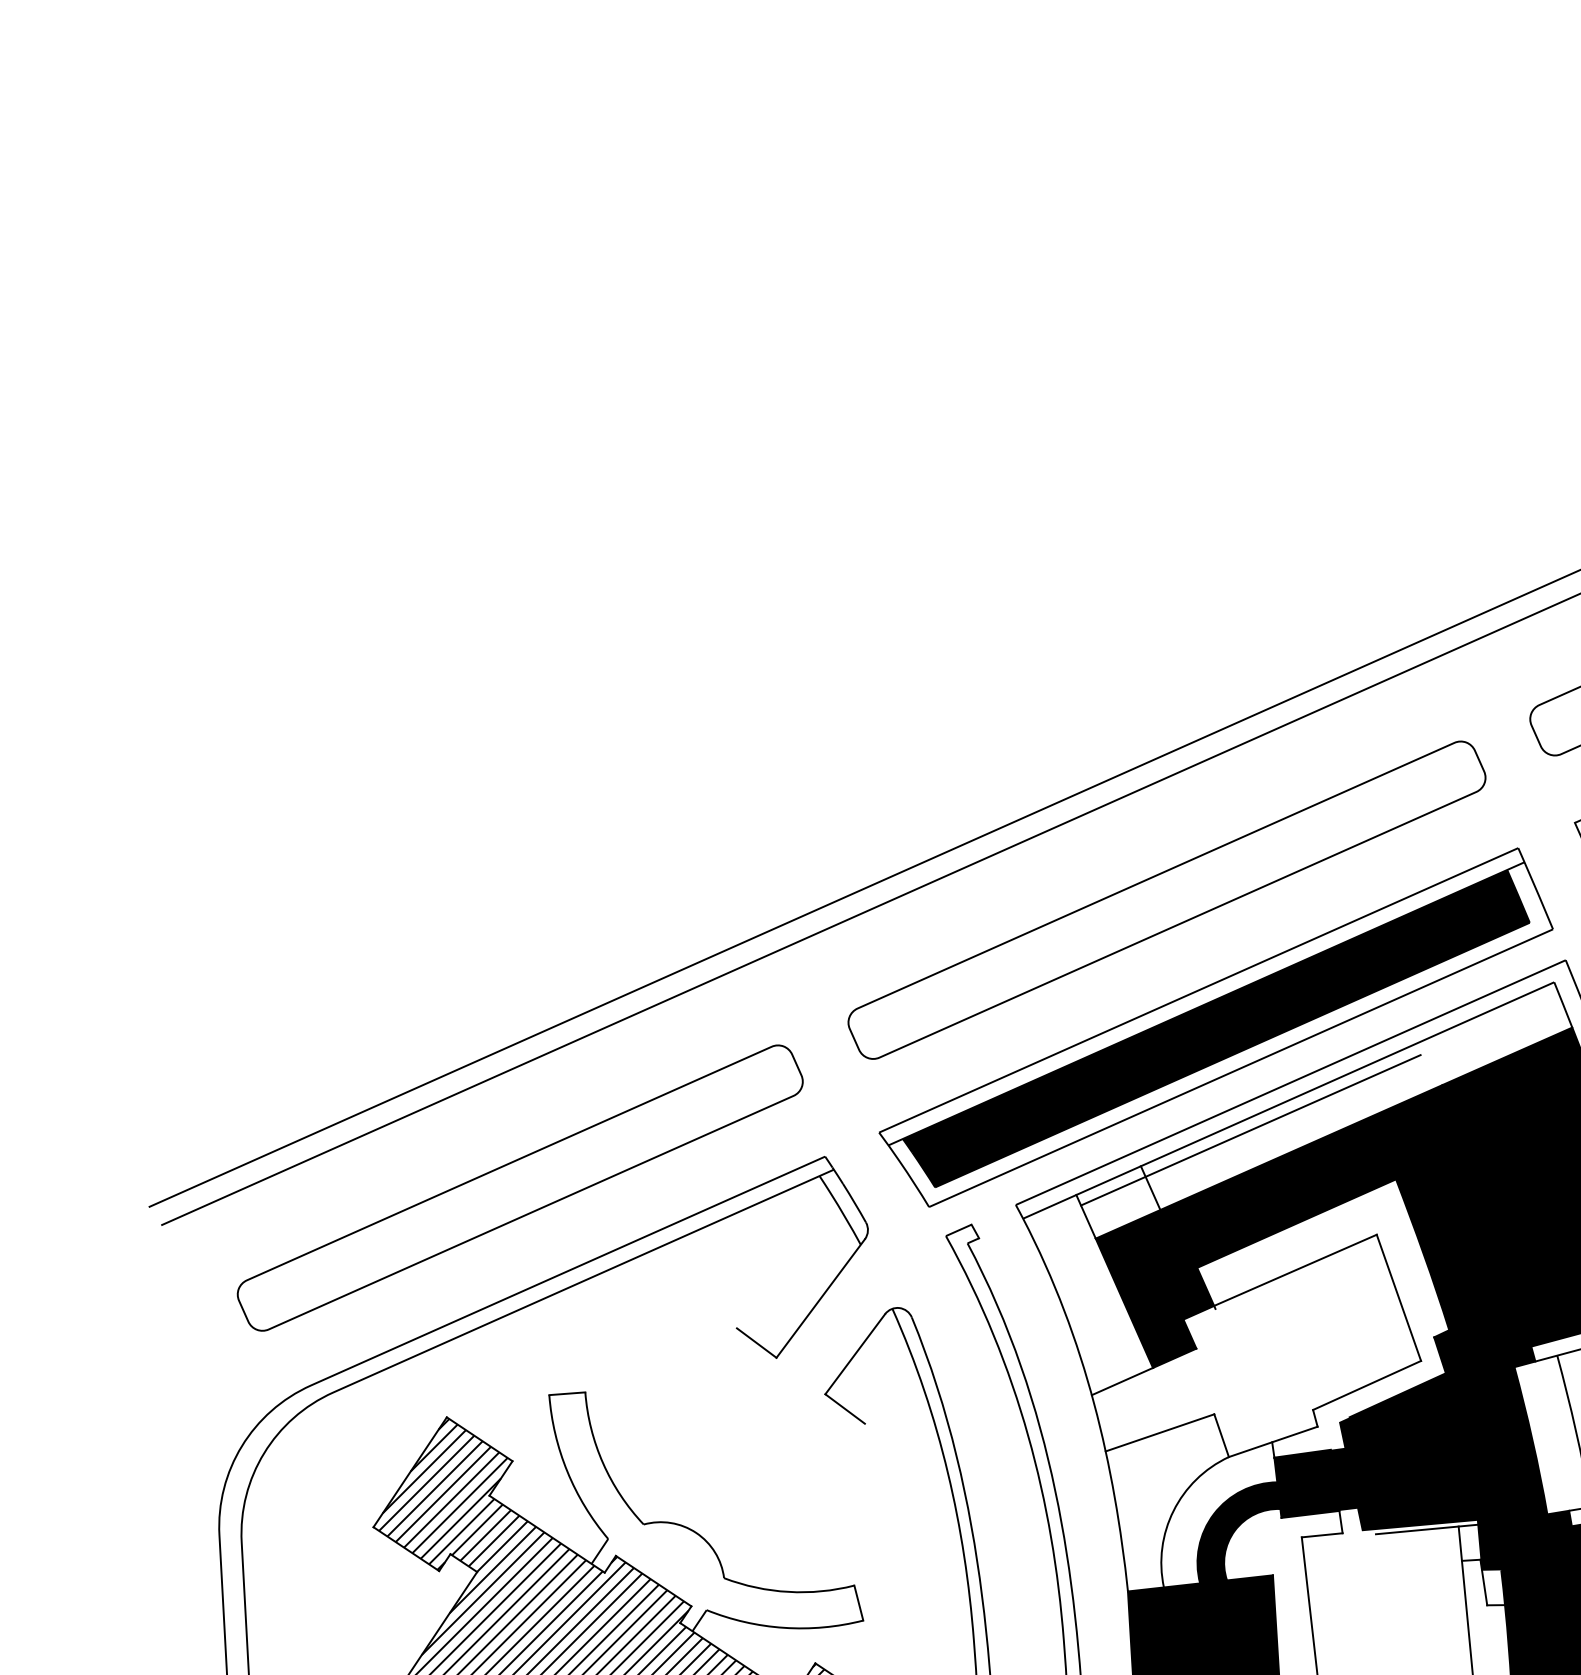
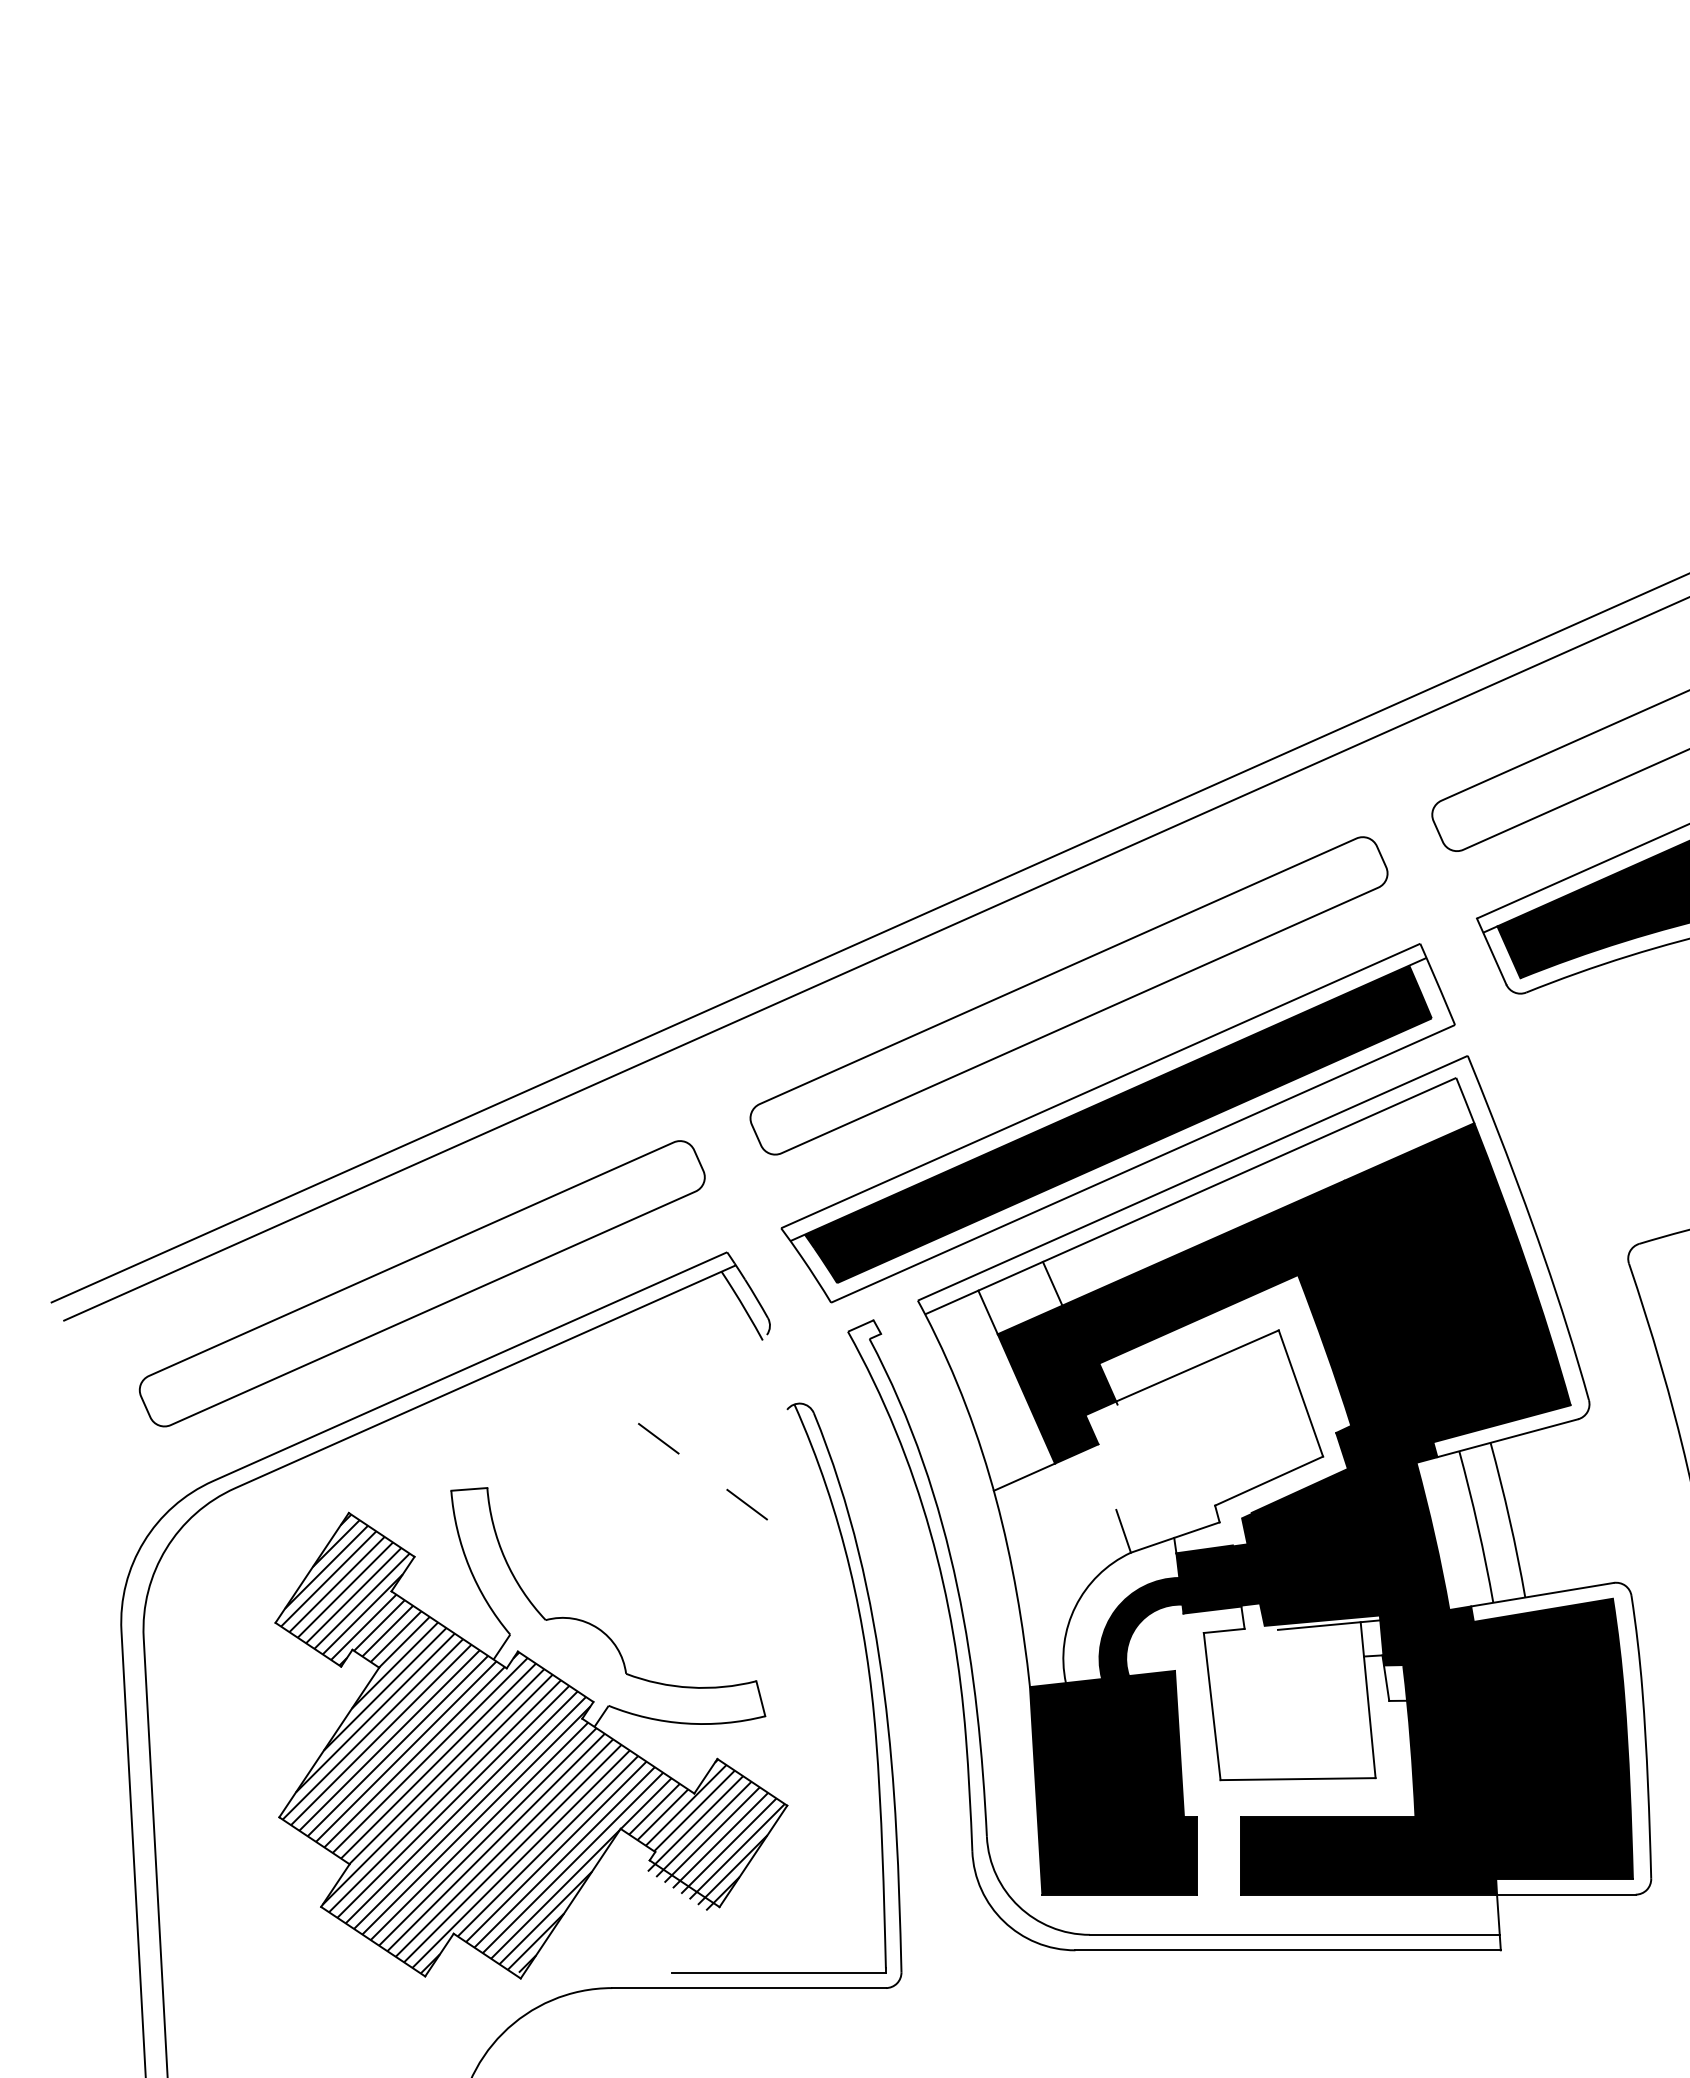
line: (1250, 1129) -> (1152, 1225), removed
line: (820, 1297) -> (722, 1393), removed
line: (855, 1353) -> (757, 1449), removed
line: (1159, 1432) -> (1061, 1528), removed

